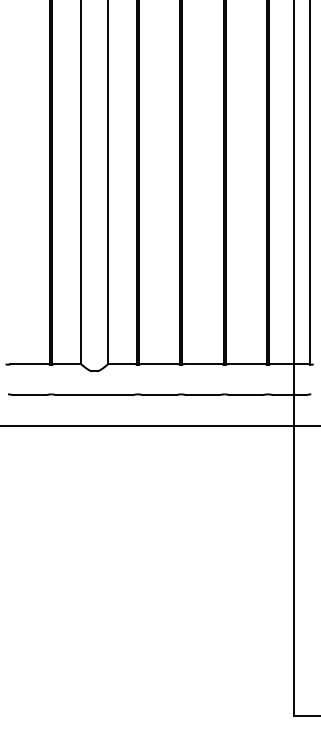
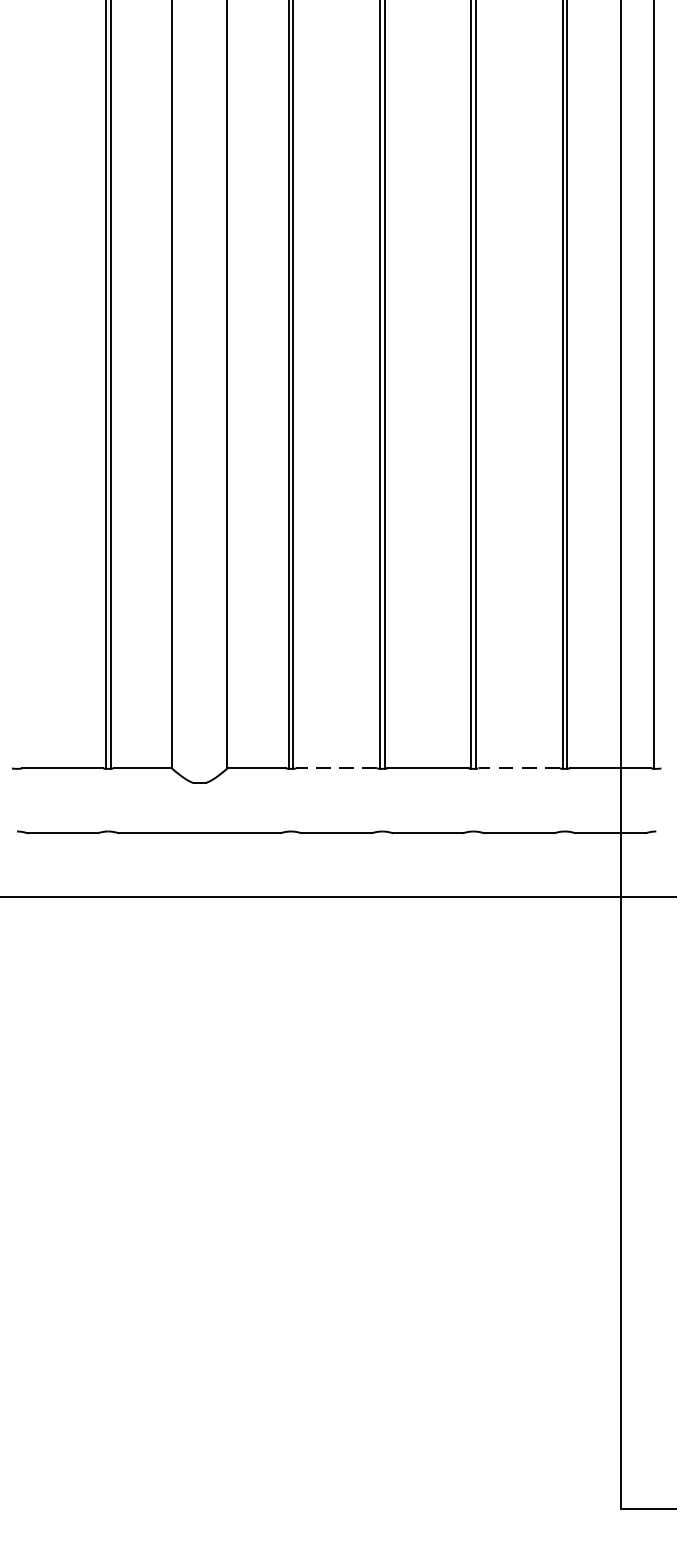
line: (159, 364) -> (336, 768), solid -> dashed
line: (245, 364) -> (517, 768), solid -> dashed

